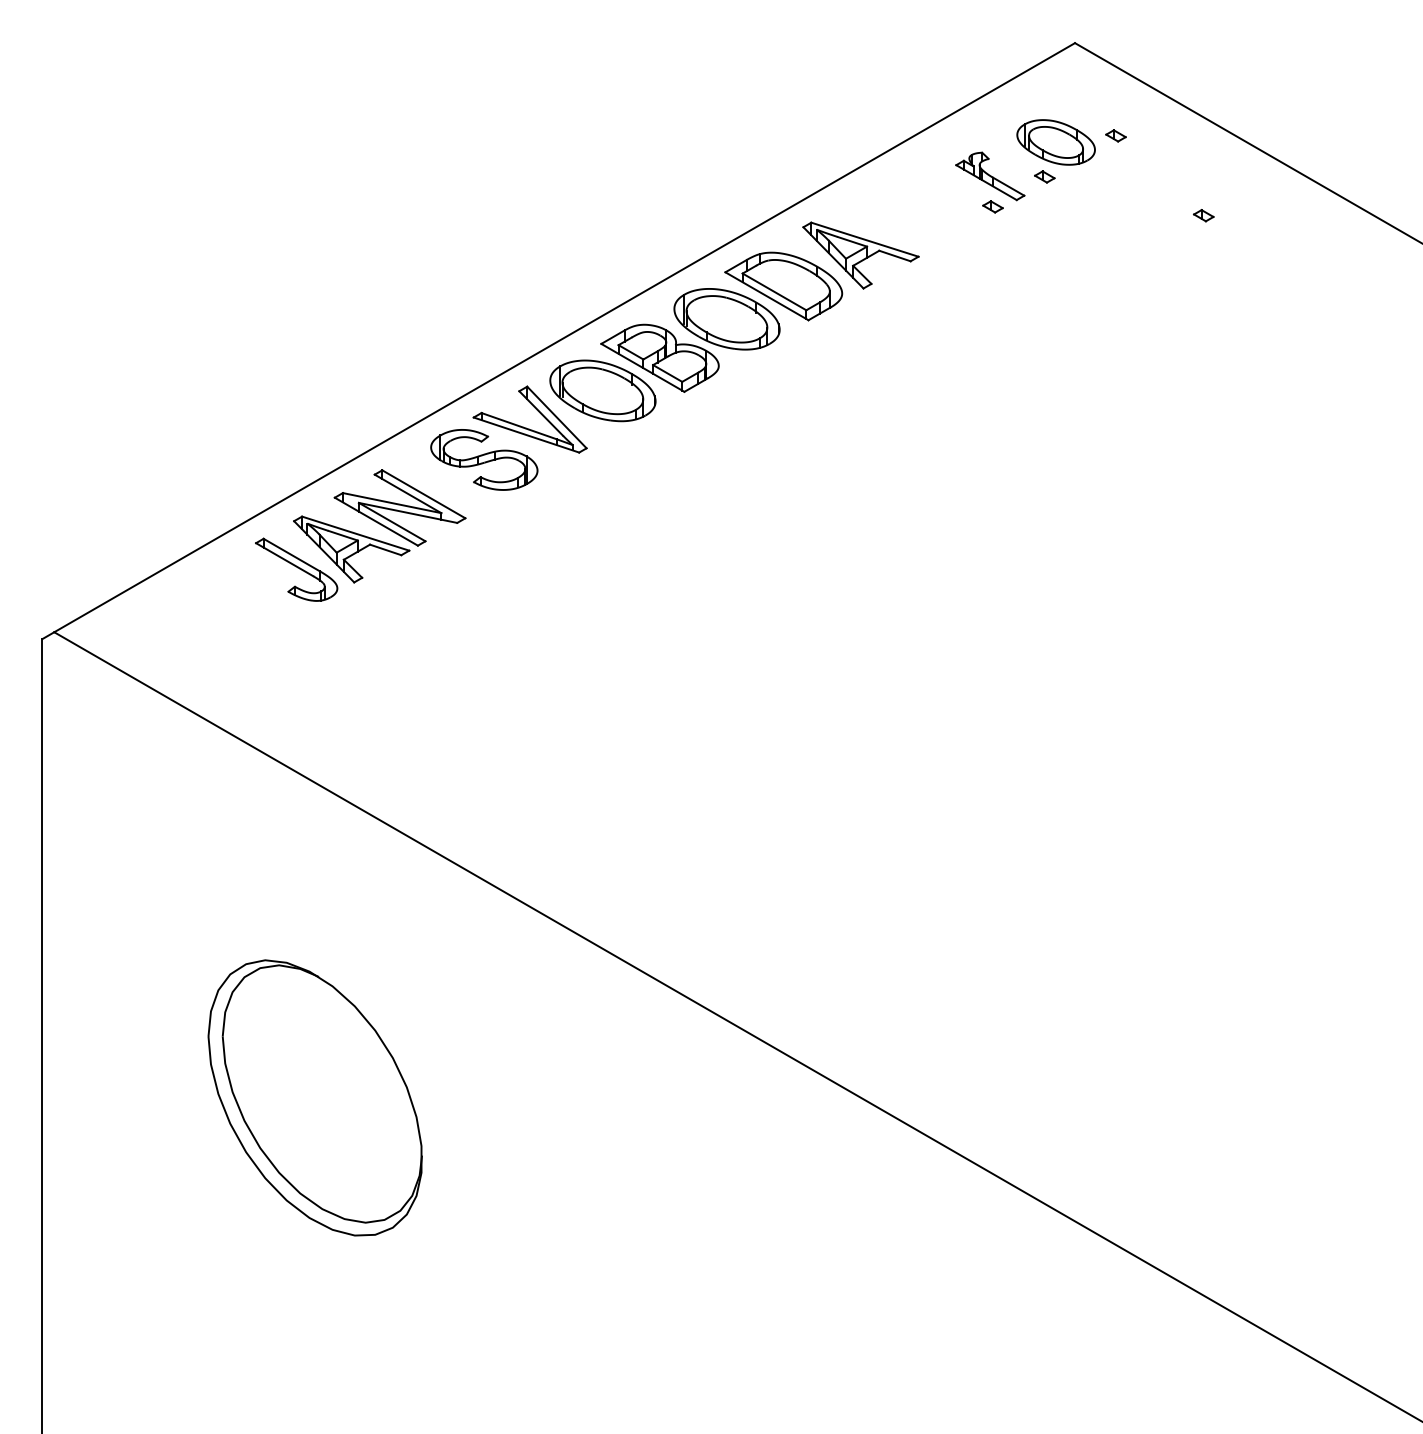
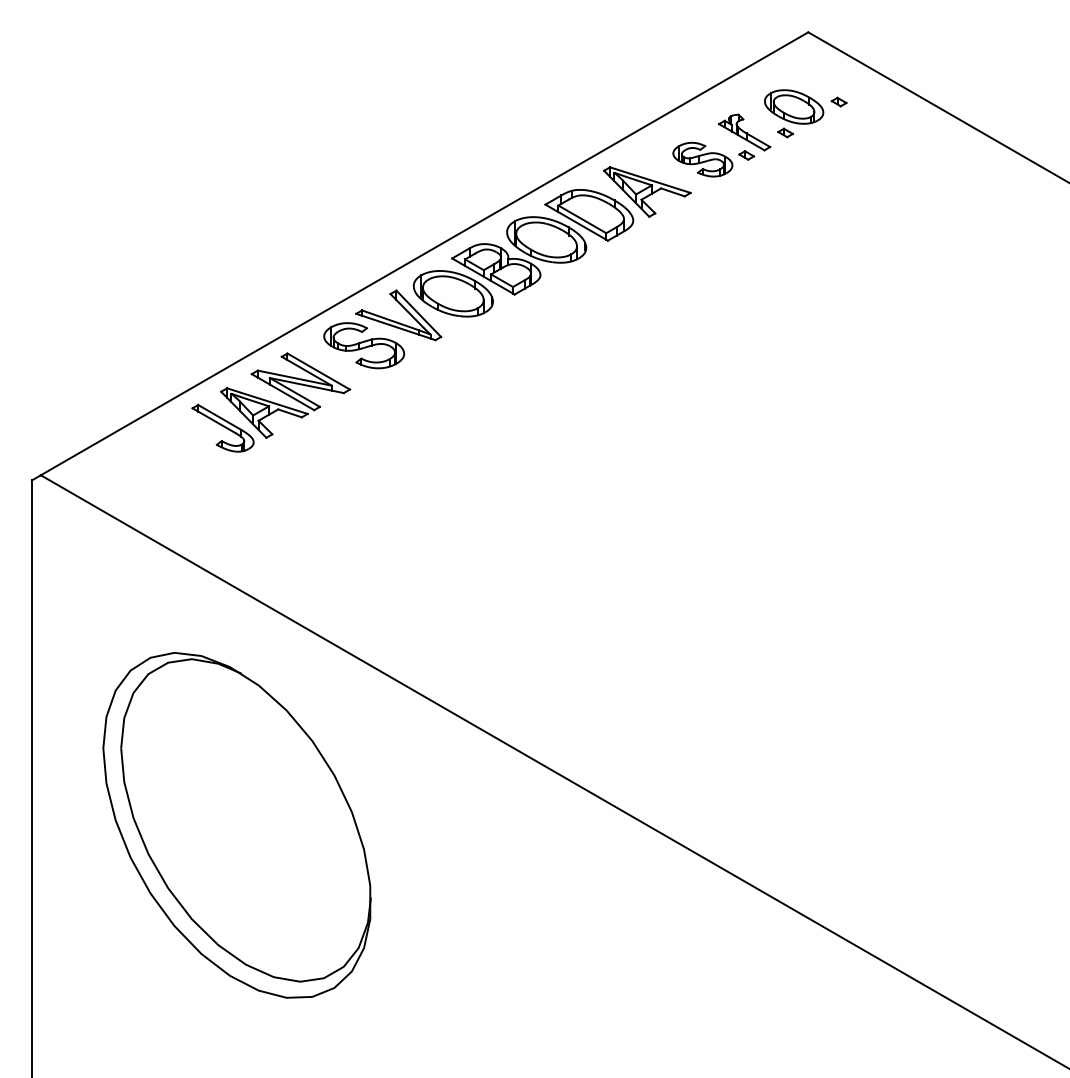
part: (934, 212) -> (702, 159), added
part: (1202, 214) -> (904, 161), removed
part: (314, 1098) -> (236, 825), size x1.67

